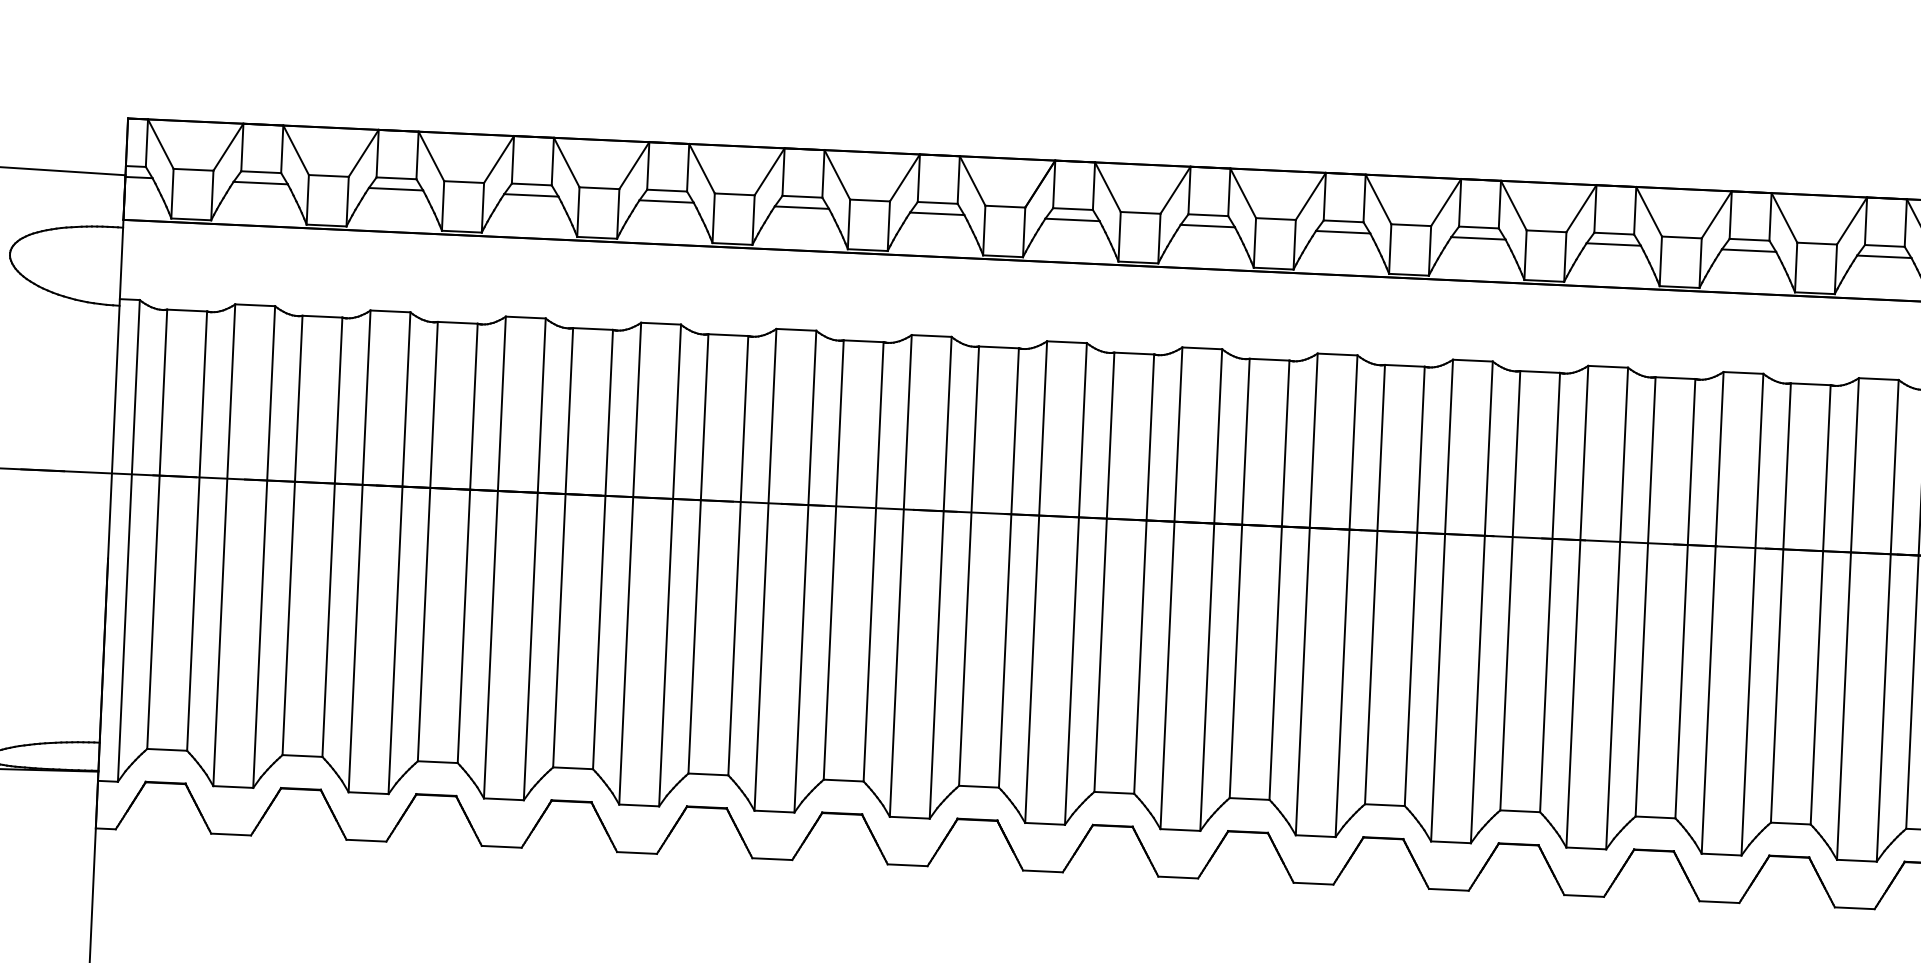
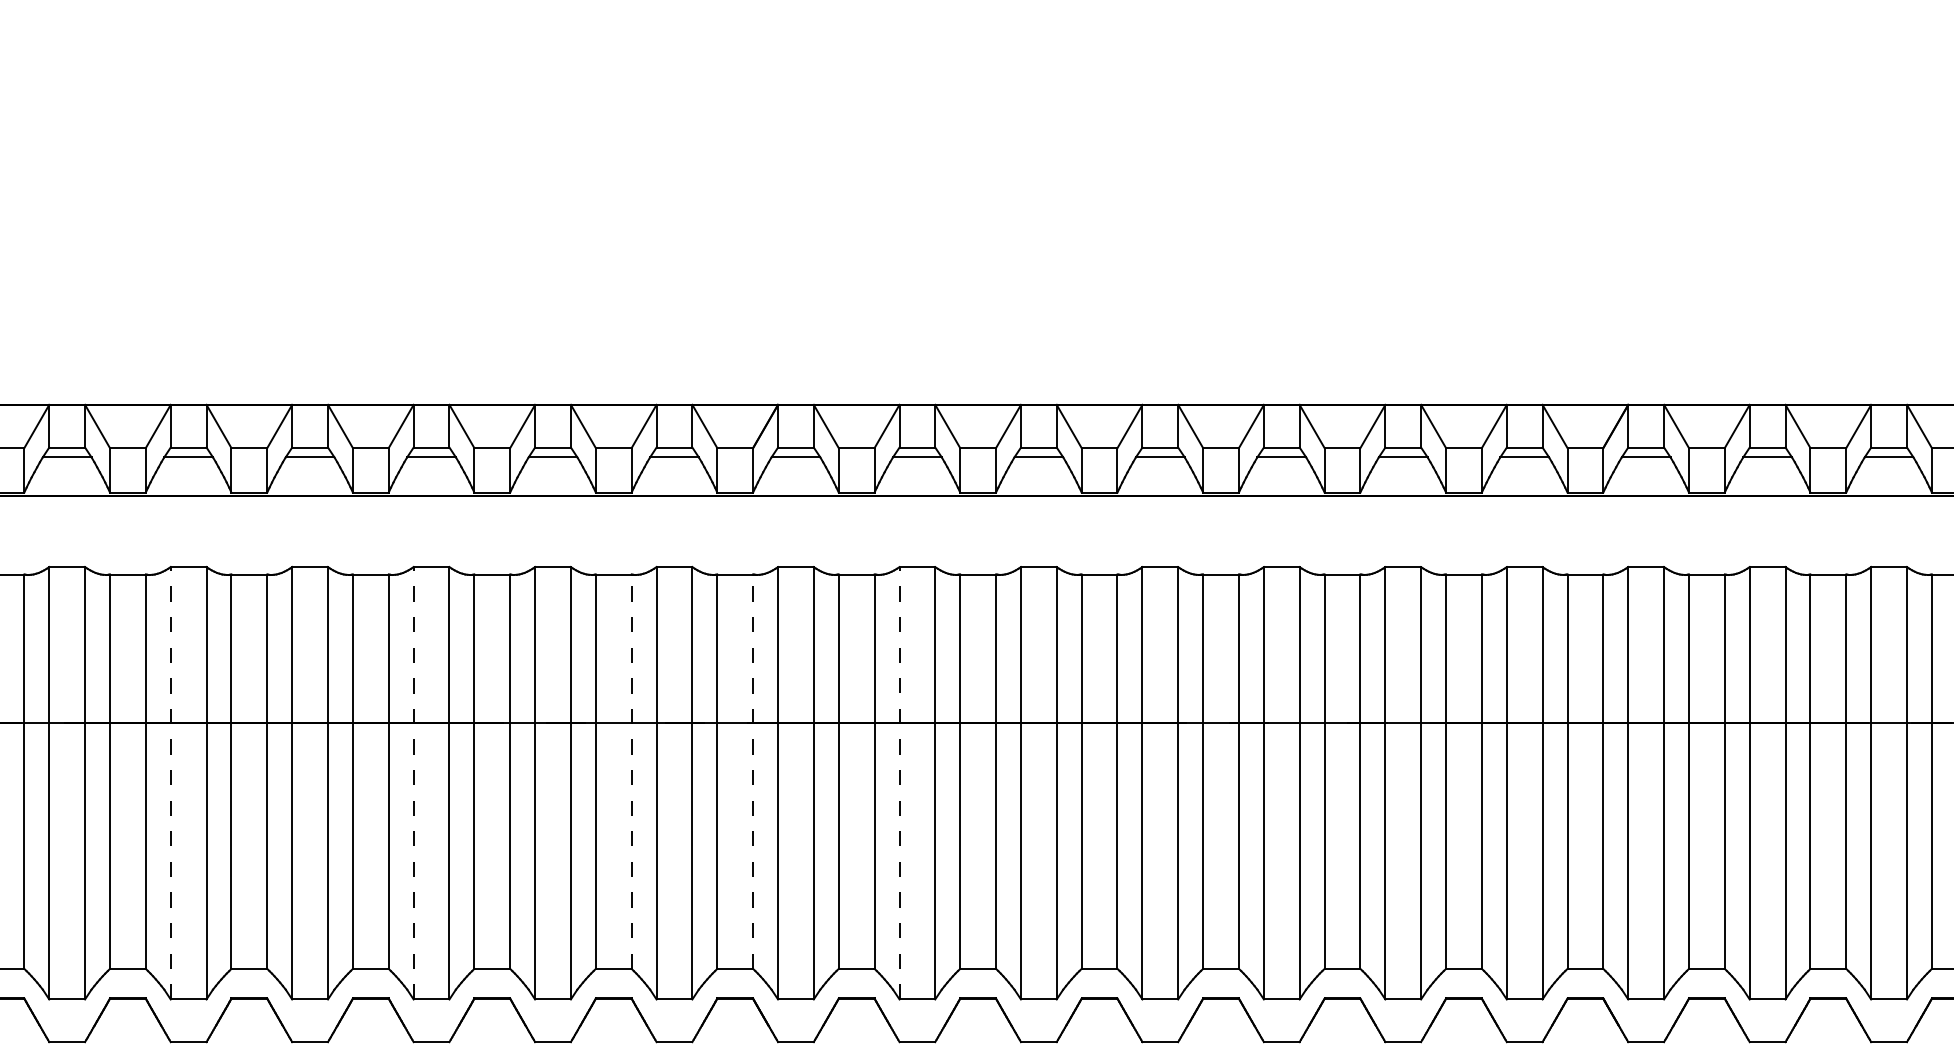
line: (359, 550) -> (170, 782), solid -> dashed
line: (873, 561) -> (631, 771), solid -> dashed
line: (630, 562) -> (413, 782), solid -> dashed
line: (1009, 567) -> (753, 771), solid -> dashed
line: (1171, 587) -> (899, 782), solid -> dashed

